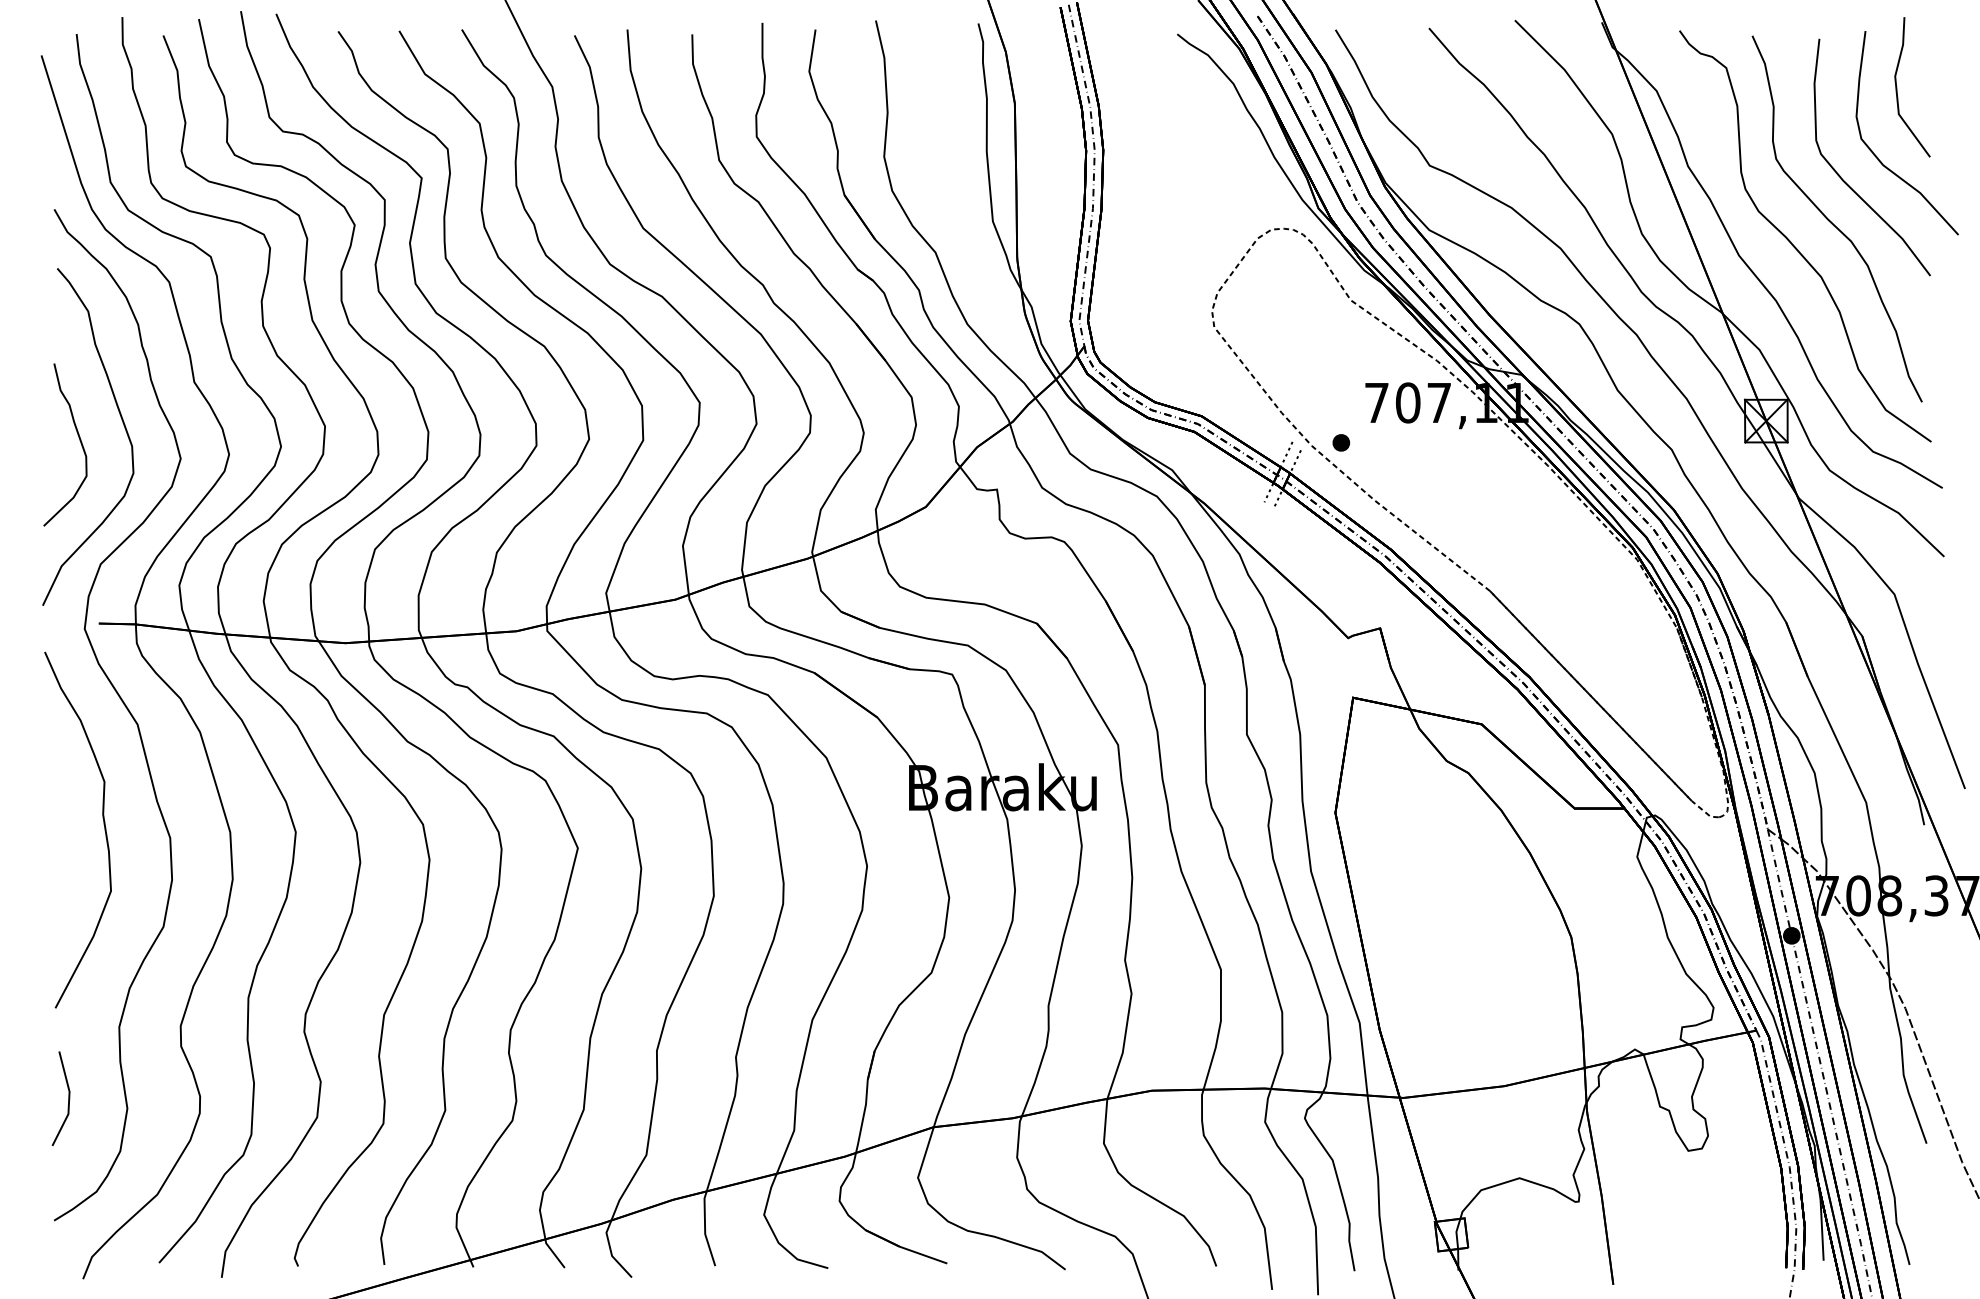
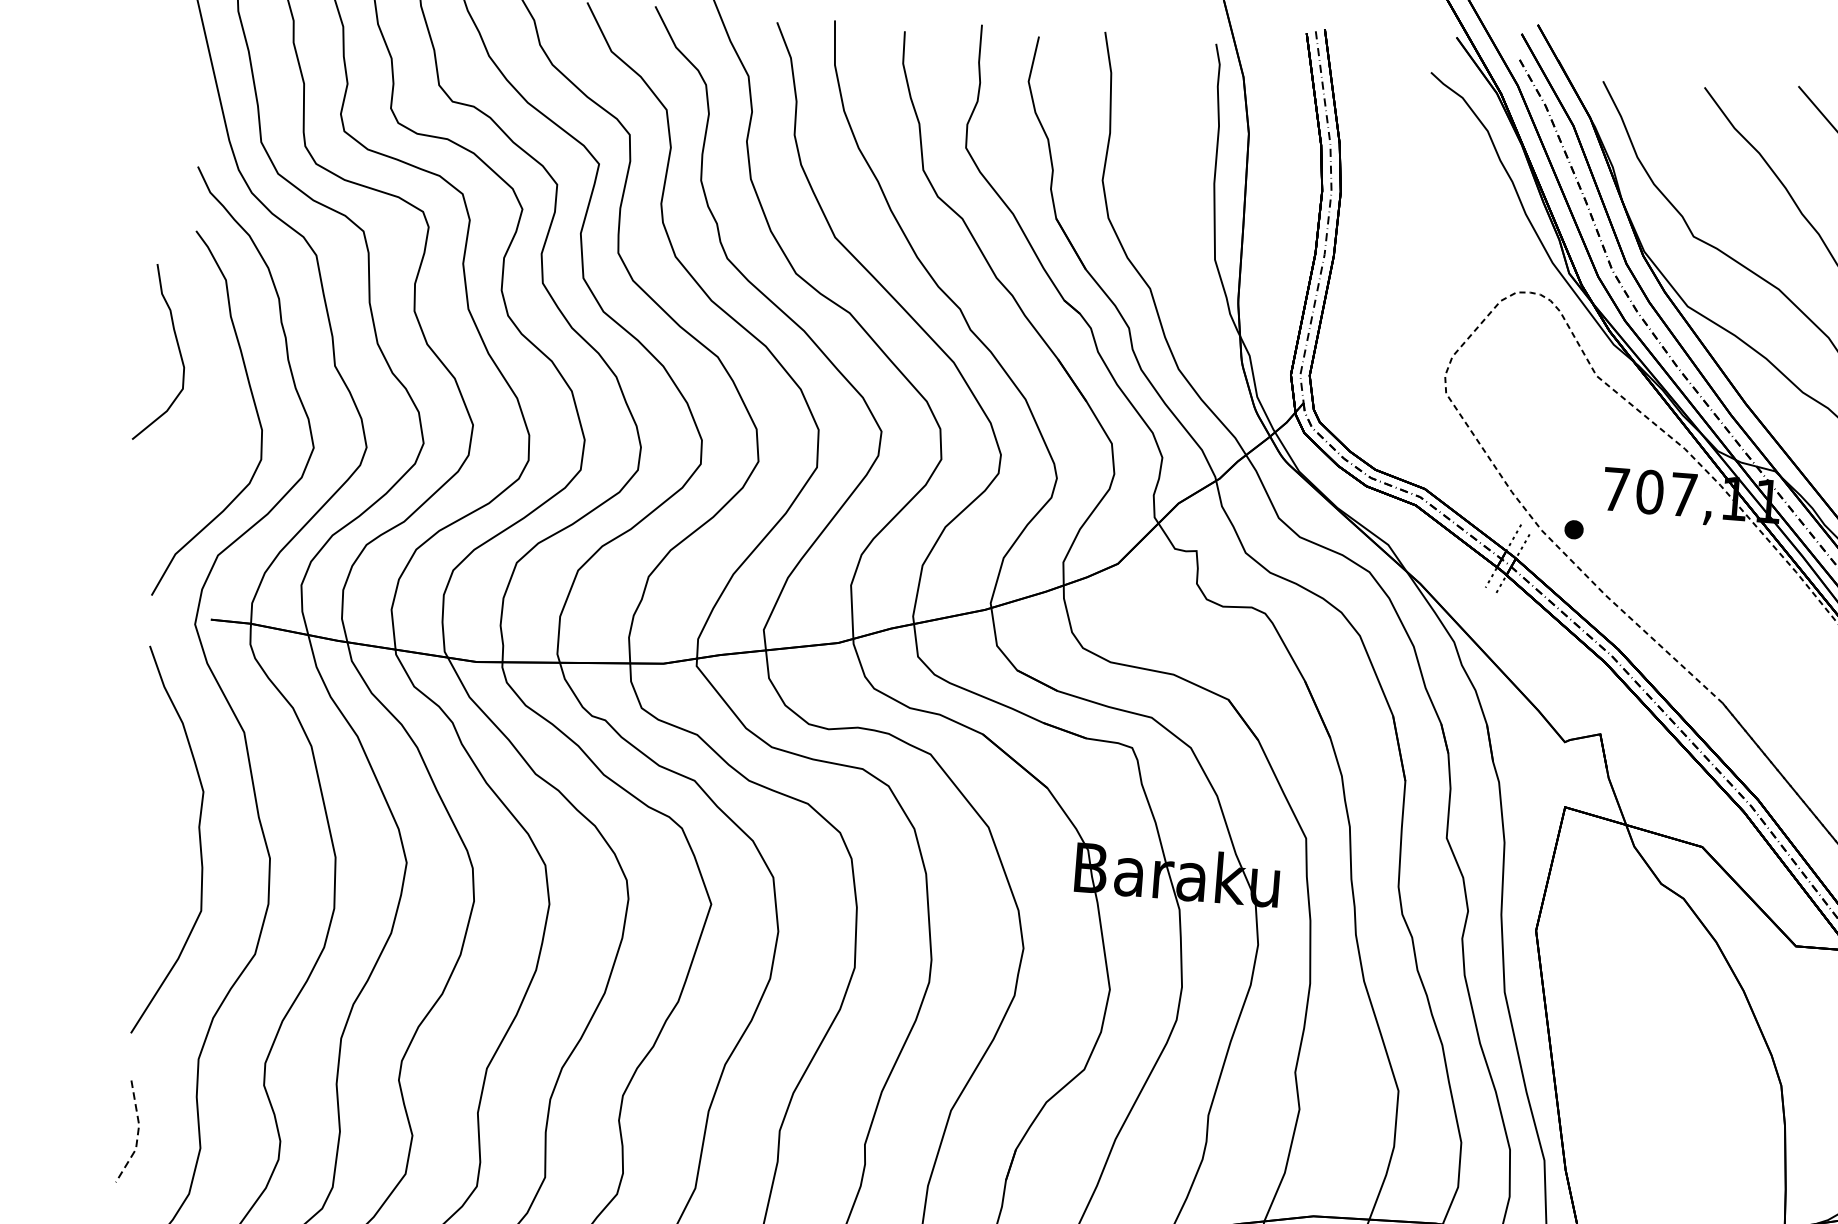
curve: (79, 440) -> (178, 349), moved
line: (69, 1100) -> (138, 1134), solid -> dashed

